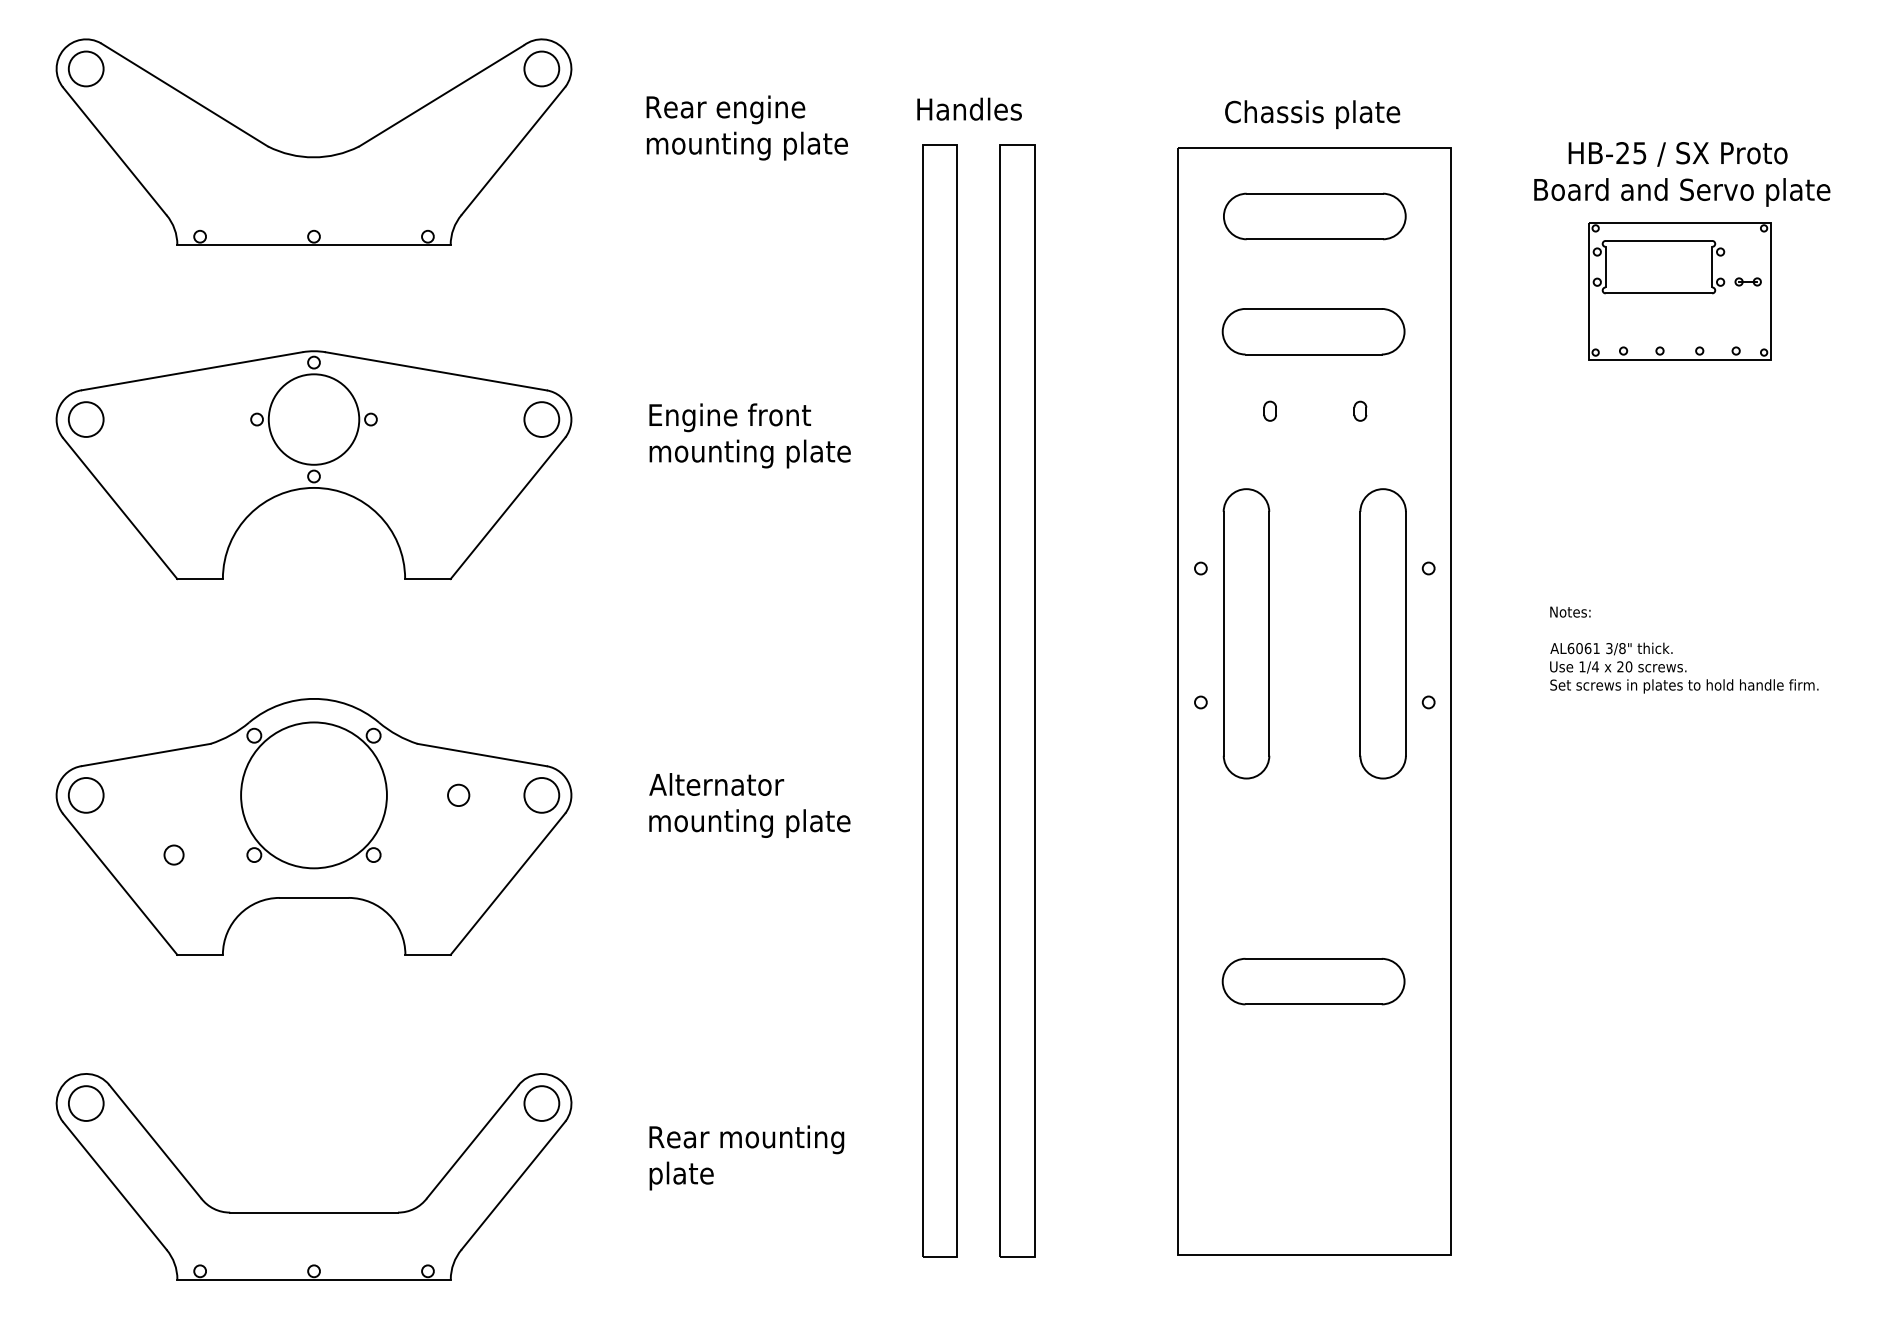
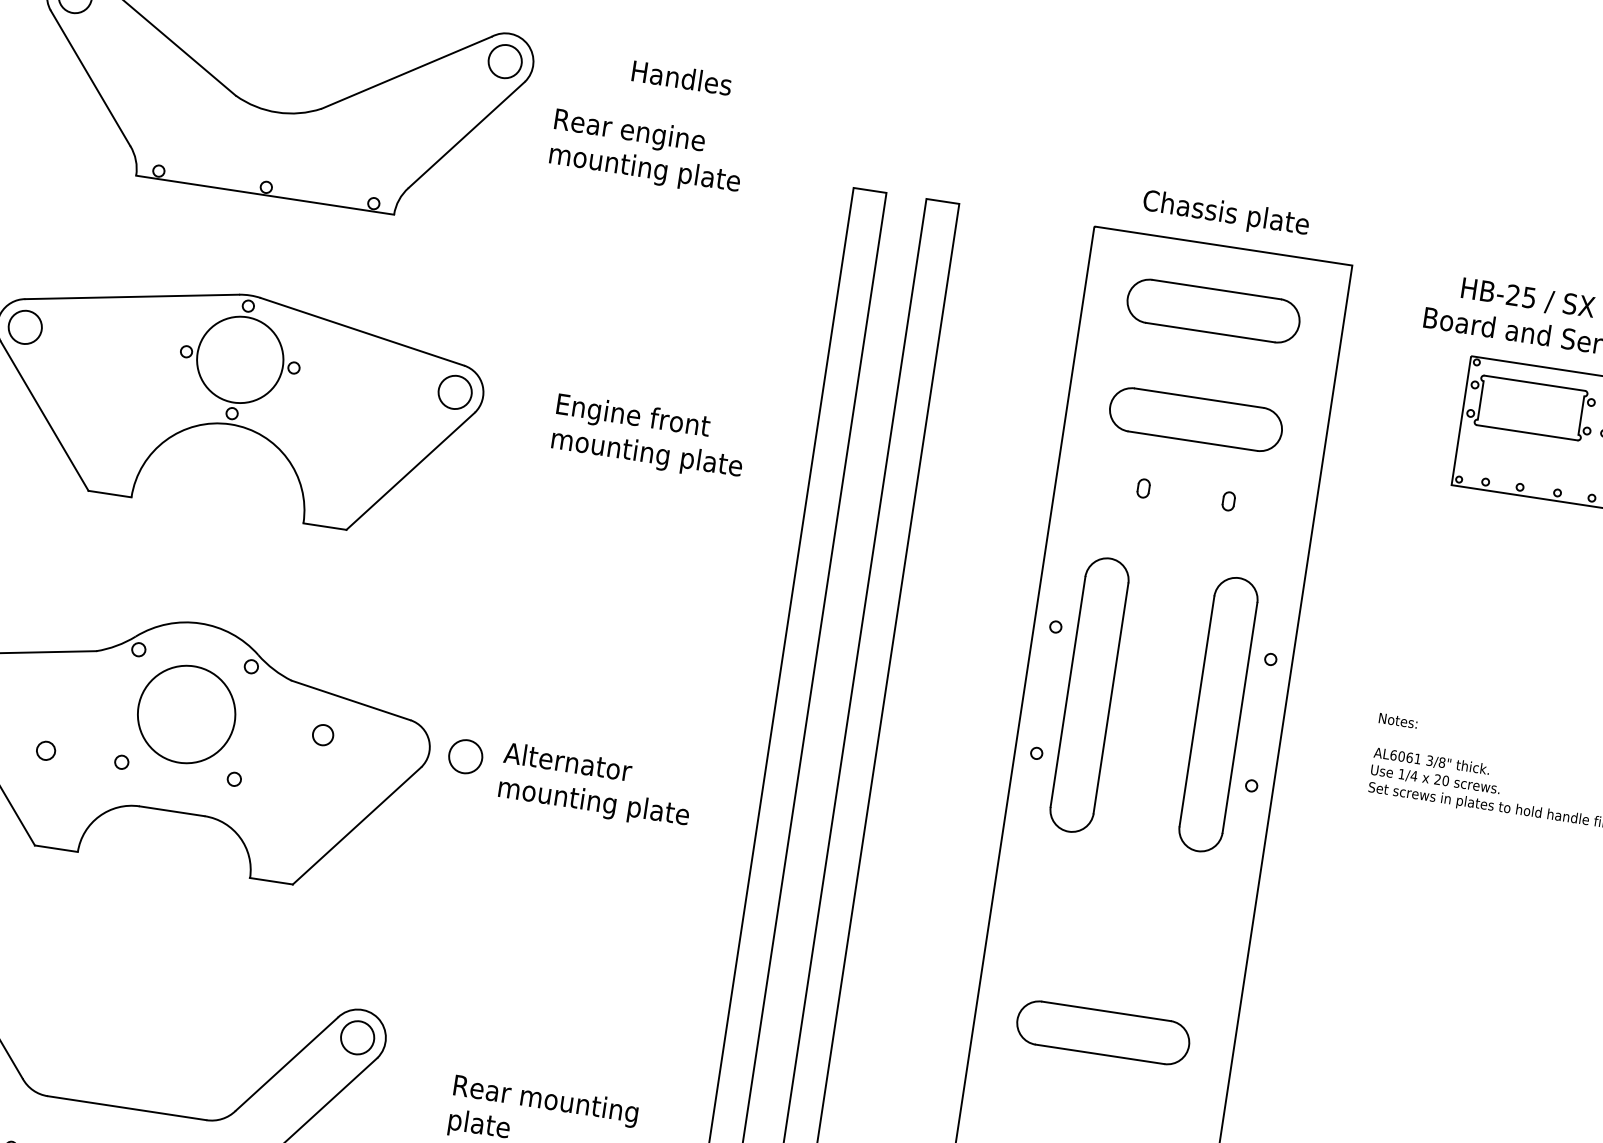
text: (969, 108) -> (682, 77), moved
text: (746, 127) -> (646, 152), moved
circle: (313, 795) -> (186, 714), size x0.7
circle: (541, 795) -> (465, 756), moved

